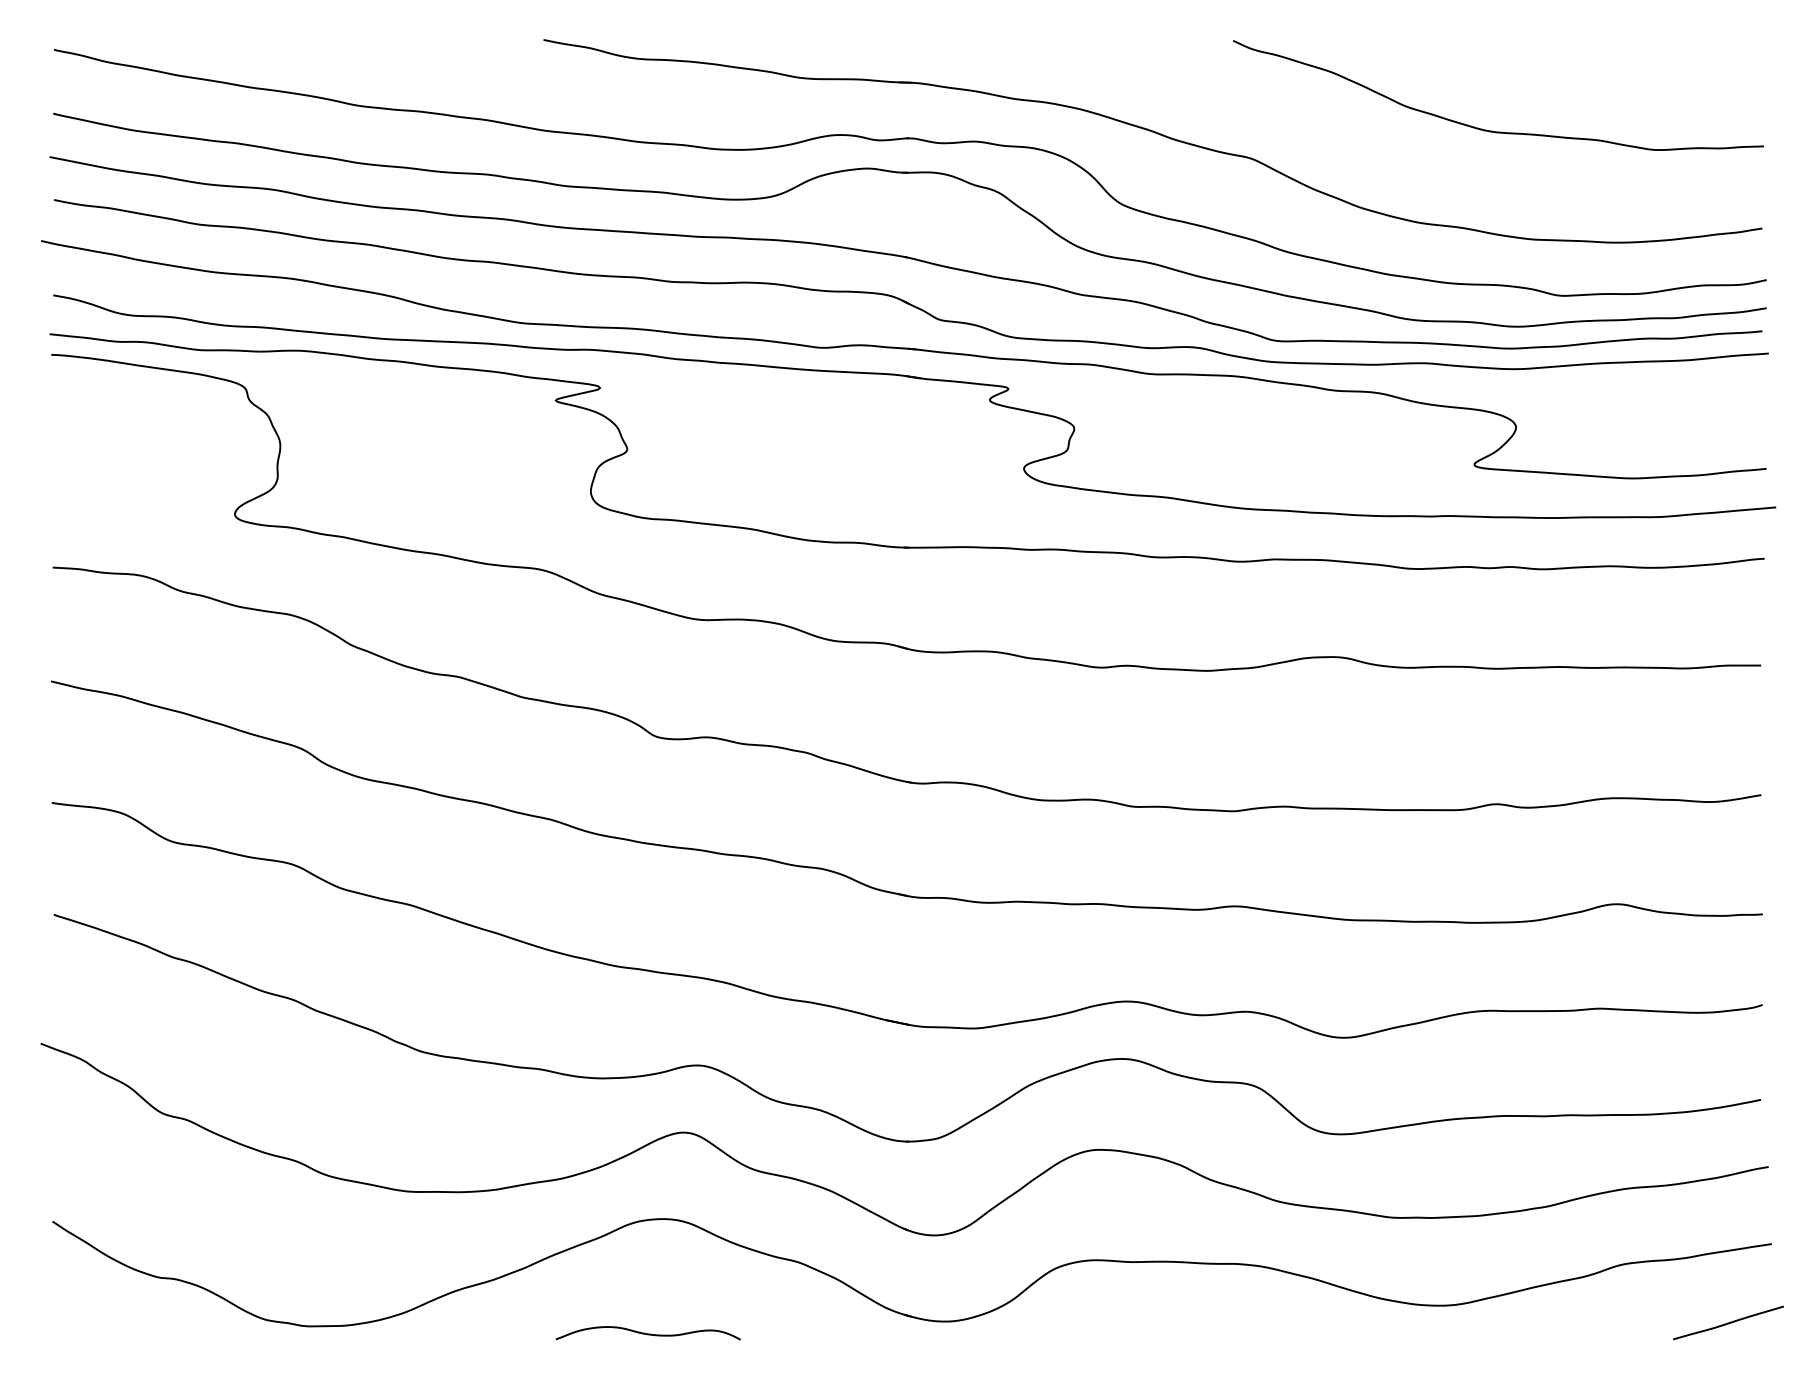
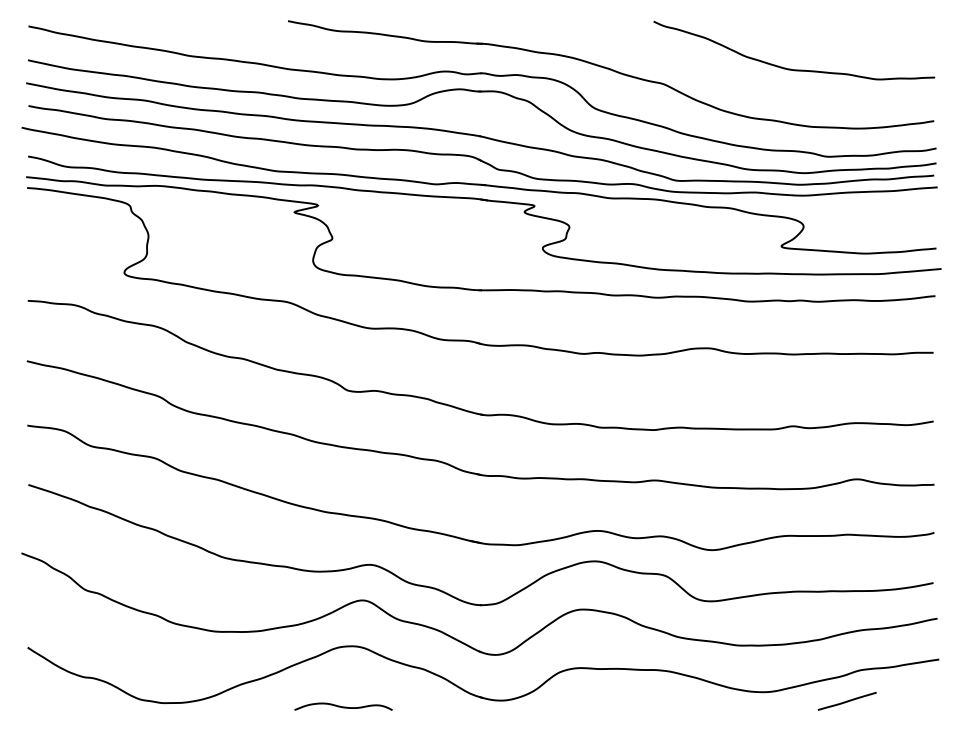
line: (1727, 1323) -> (846, 701), moved

